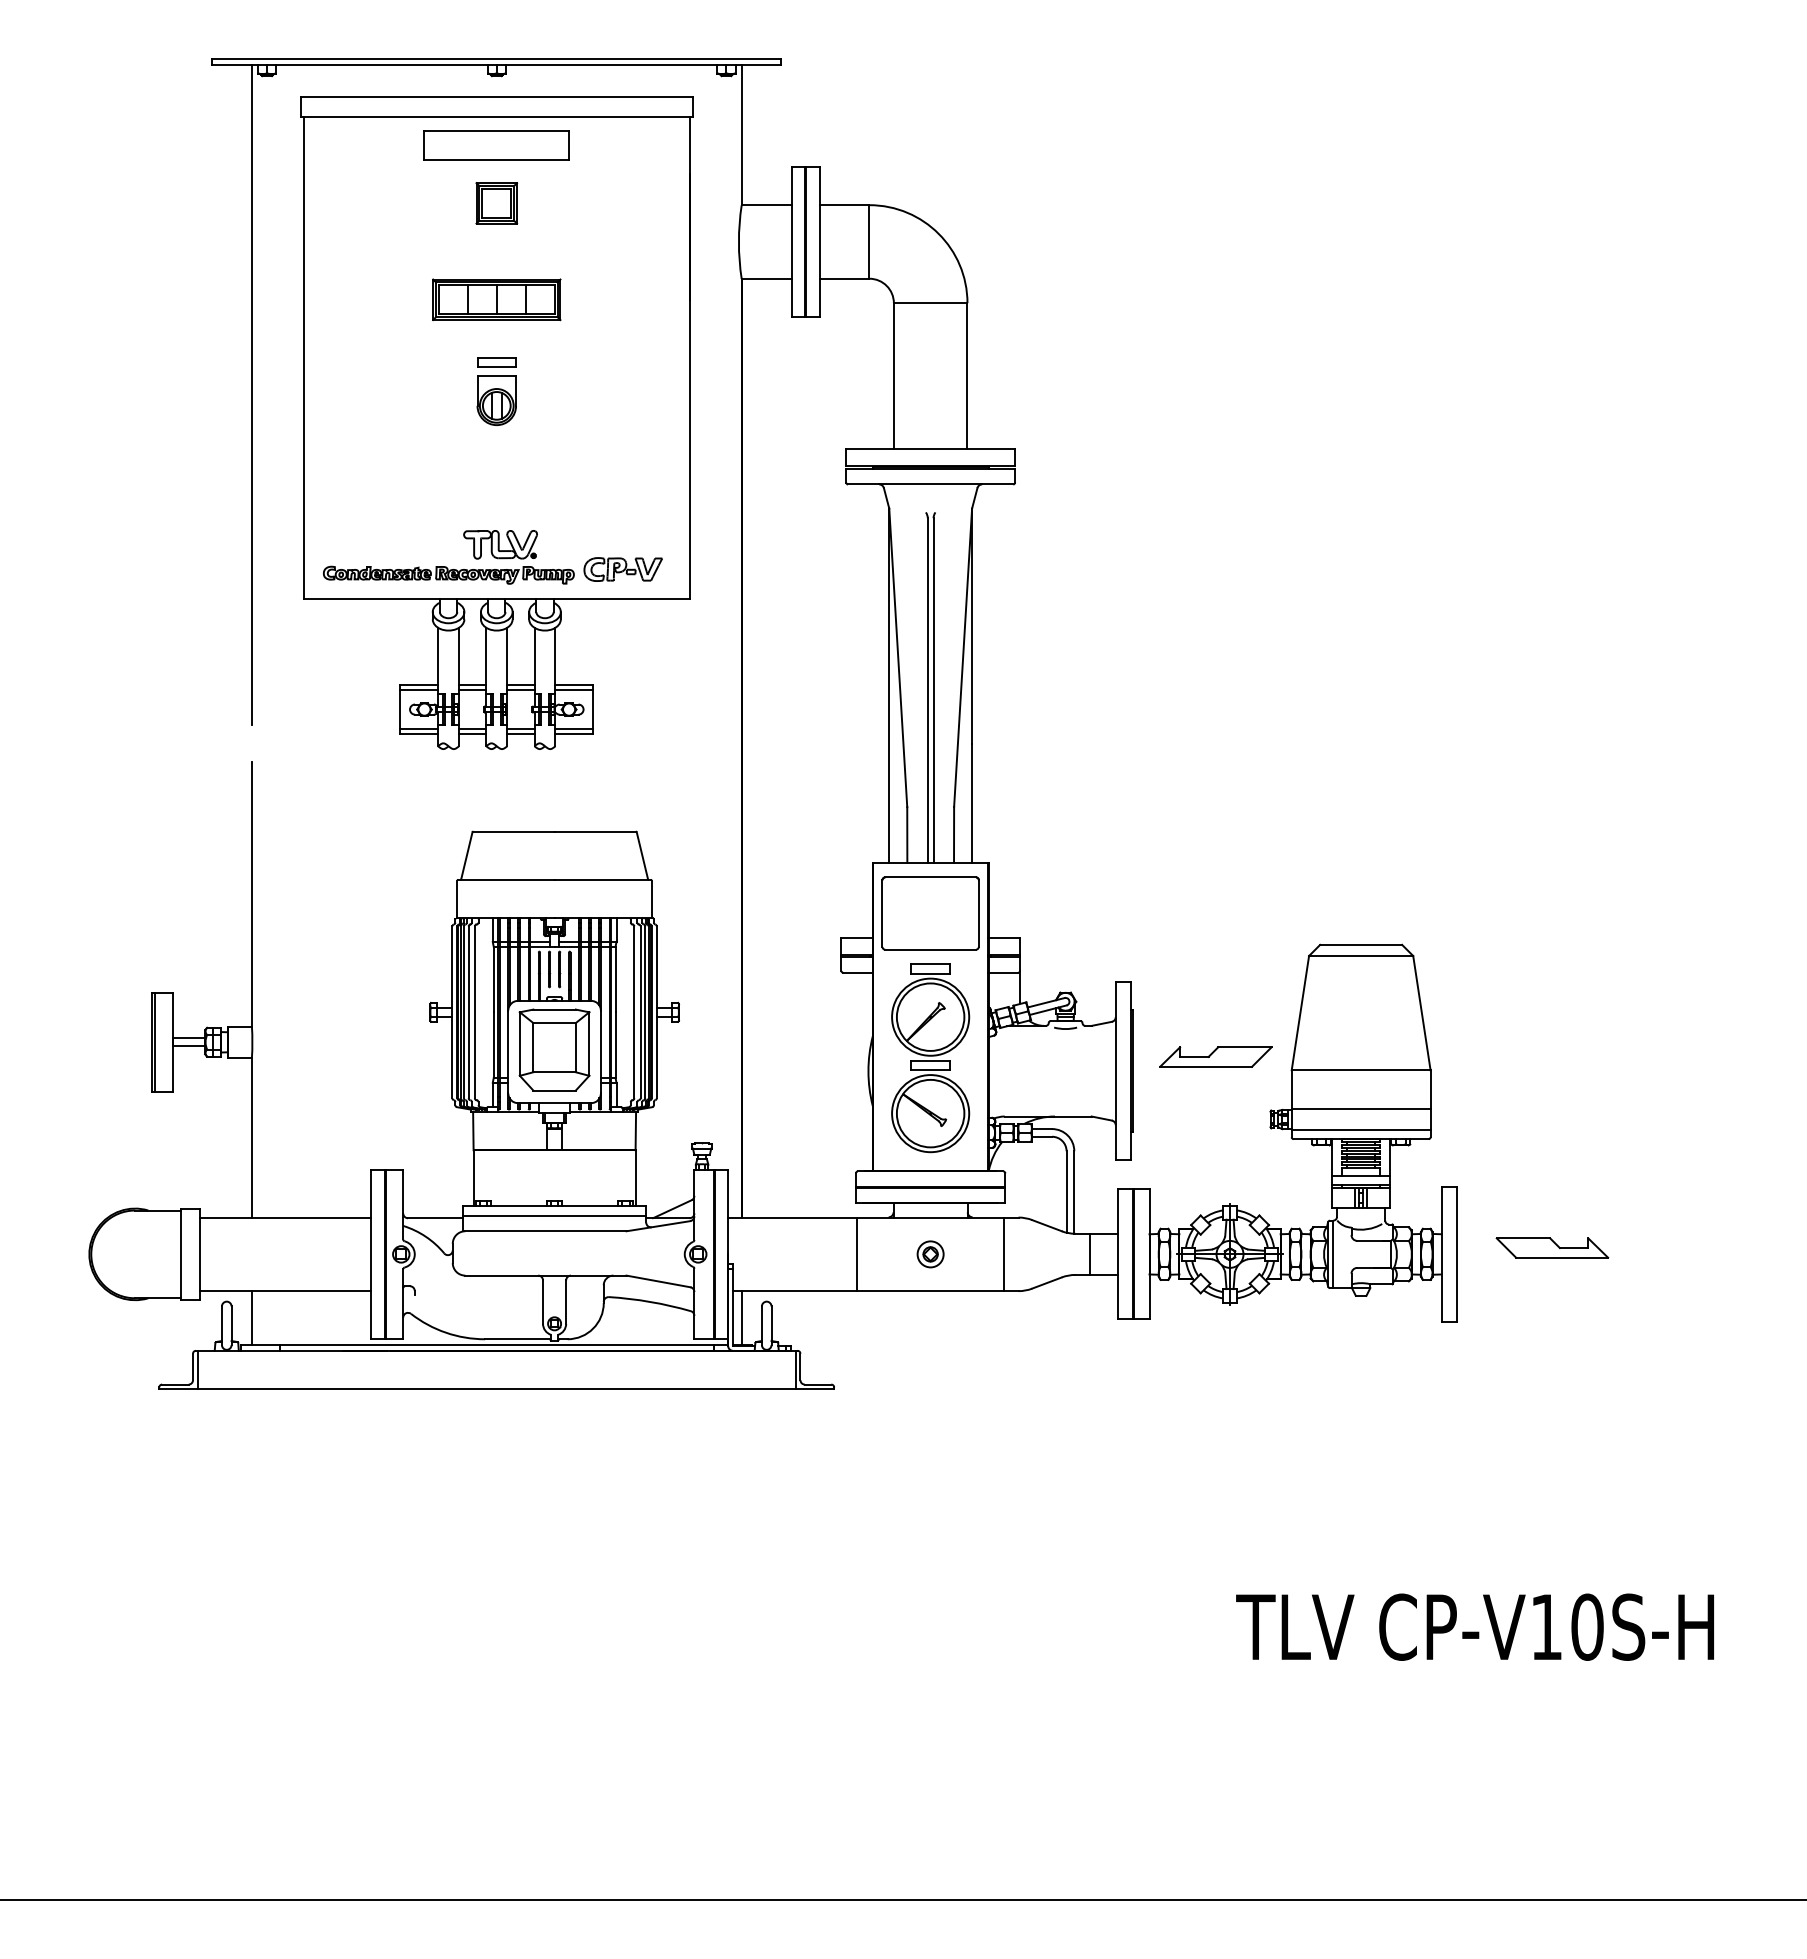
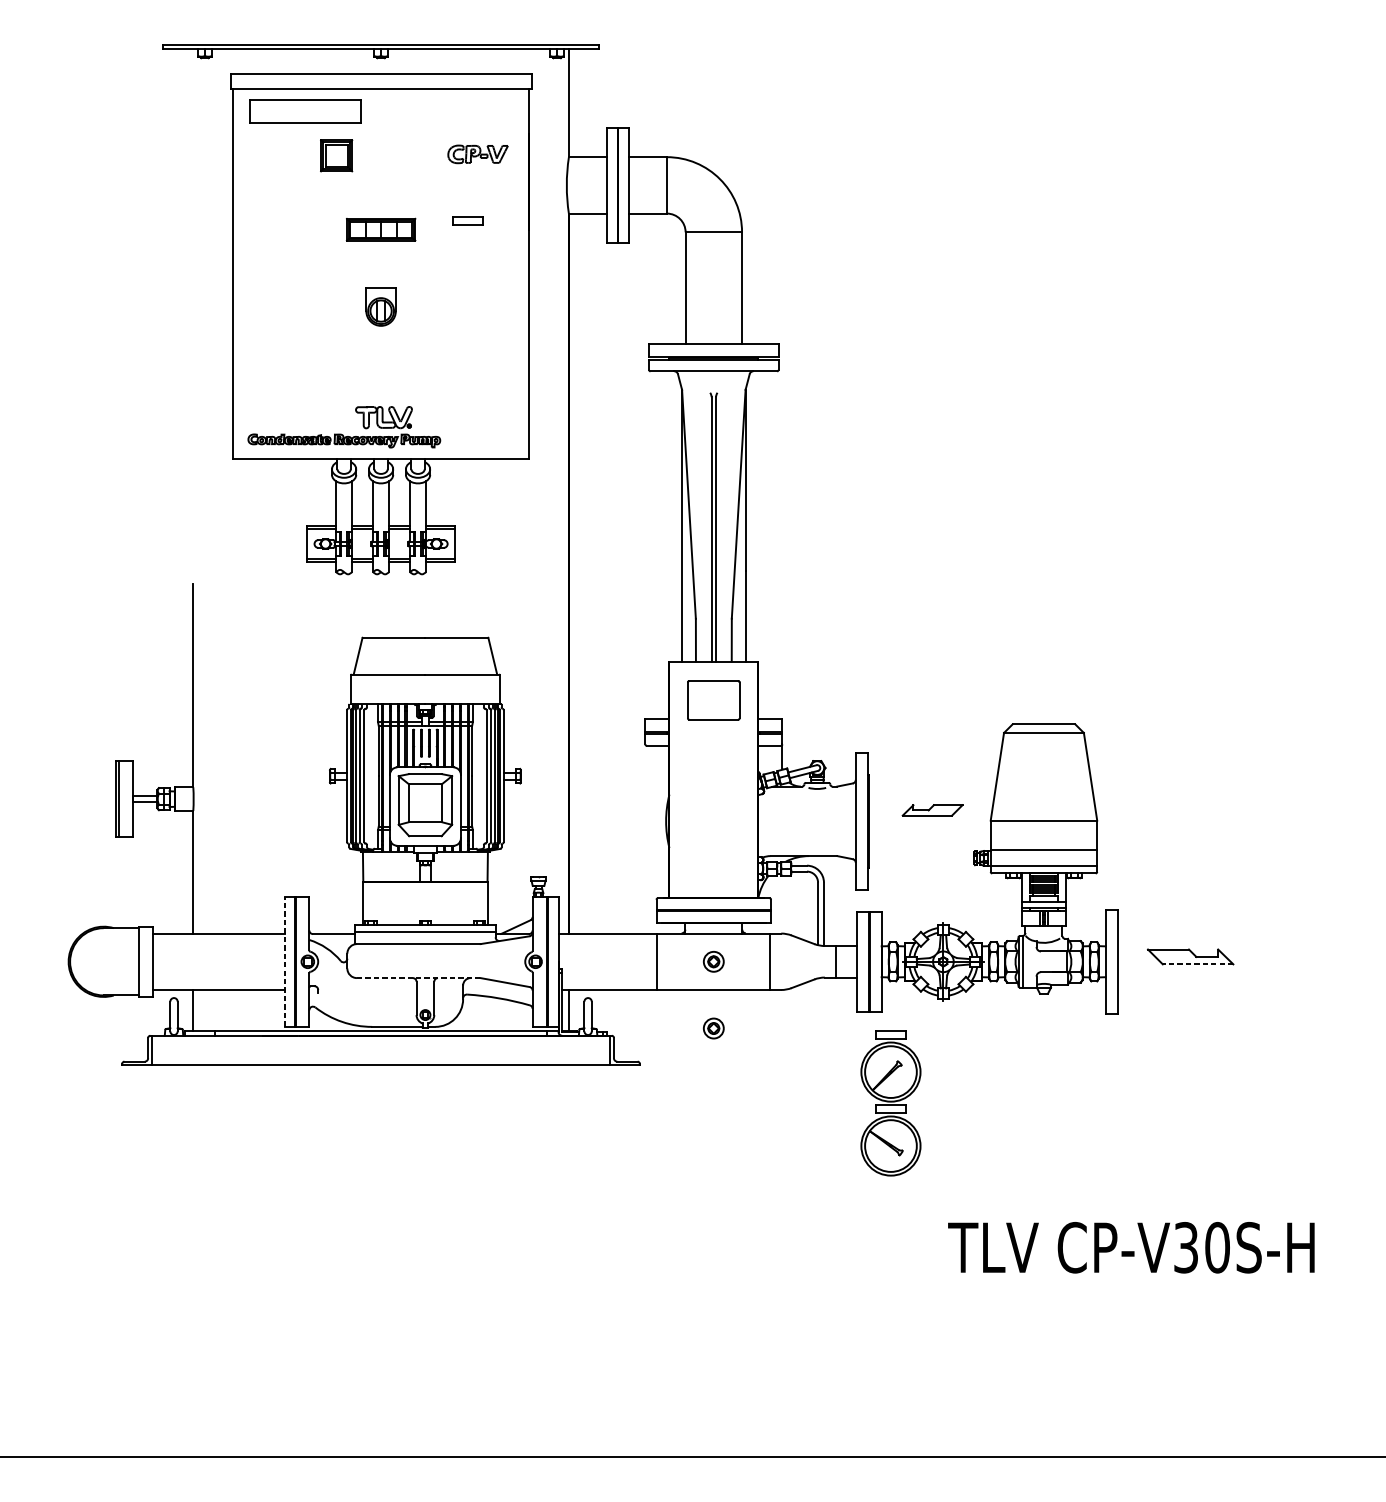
part: (496, 145) -> (304, 111), moved
part: (496, 203) -> (336, 155), moved
part: (496, 299) -> (380, 229), size x0.7
part: (496, 362) -> (467, 221), moved
line: (251, 394) -> (192, 302), removed
part: (622, 569) -> (477, 154), moved
part: (930, 913) -> (713, 700), size x0.7
part: (1215, 1056) -> (932, 810), size x0.7
part: (930, 1058) -> (890, 1103), moved
line: (371, 1253) -> (285, 961), solid -> dashed
line: (1562, 1257) -> (1198, 964), solid -> dashed
line: (545, 1275) -> (418, 978), solid -> dashed
part: (930, 1341) -> (713, 1028), added
text: (1546, 1626) -> (1186, 1247), CP-V10S-H -> CP-V30S-H

